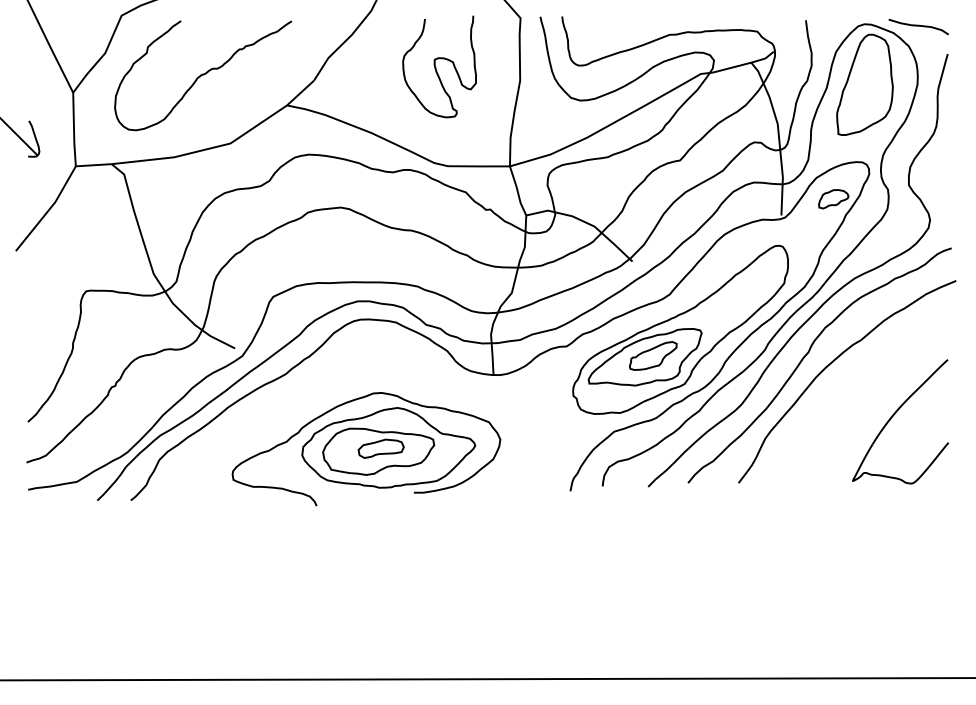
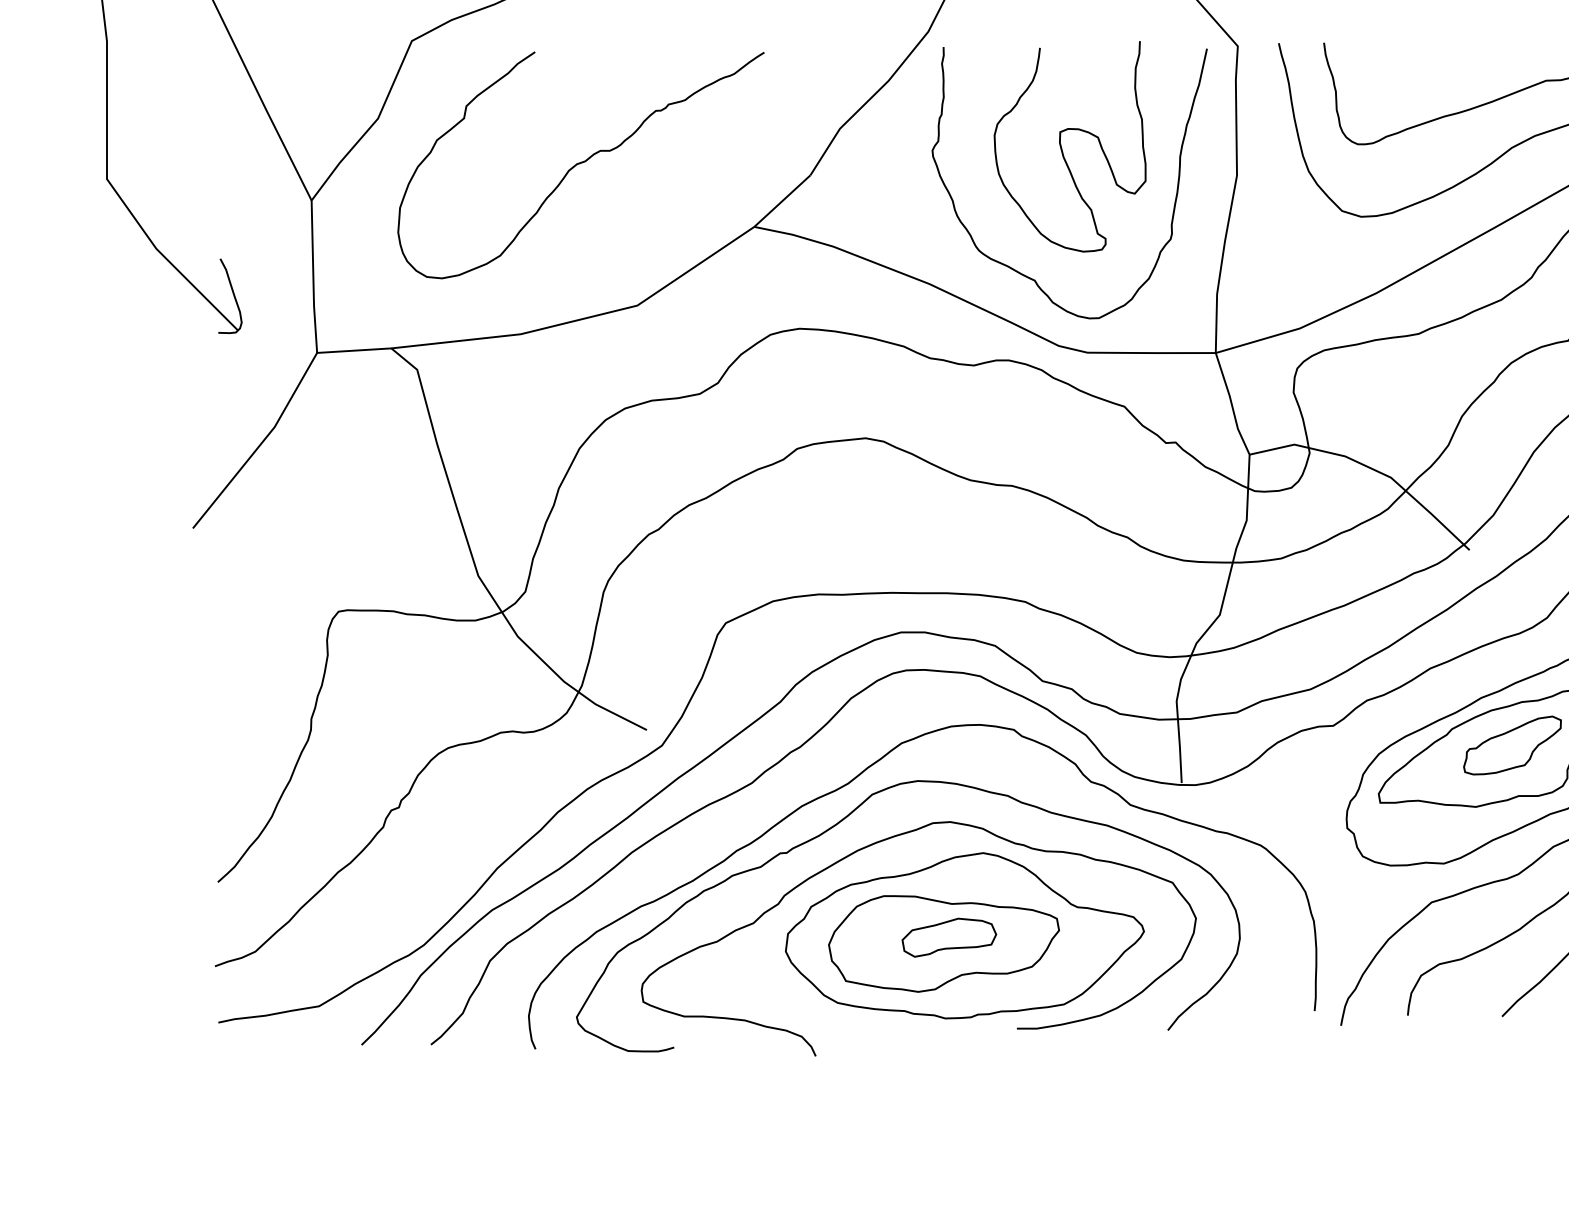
curve: (415, 126) -> (1020, 270), added
part: (334, 389) -> (852, 814), added

